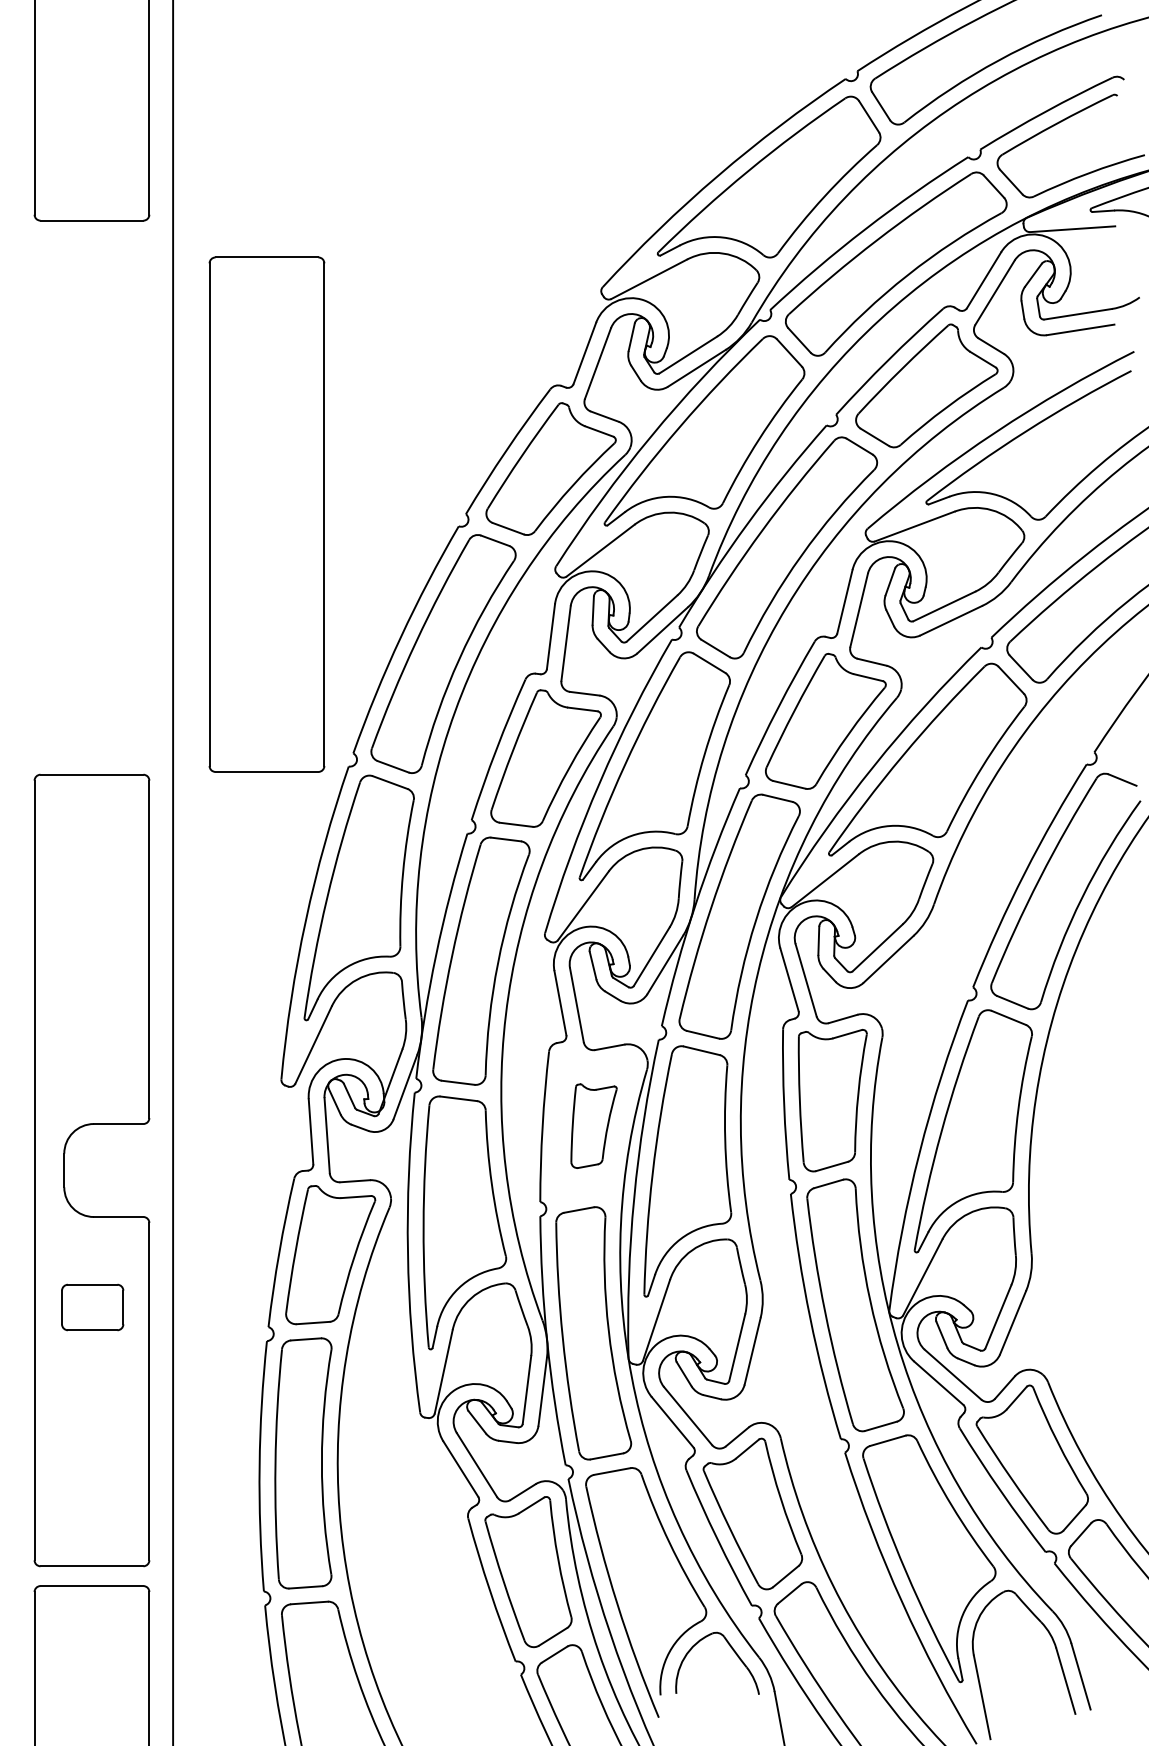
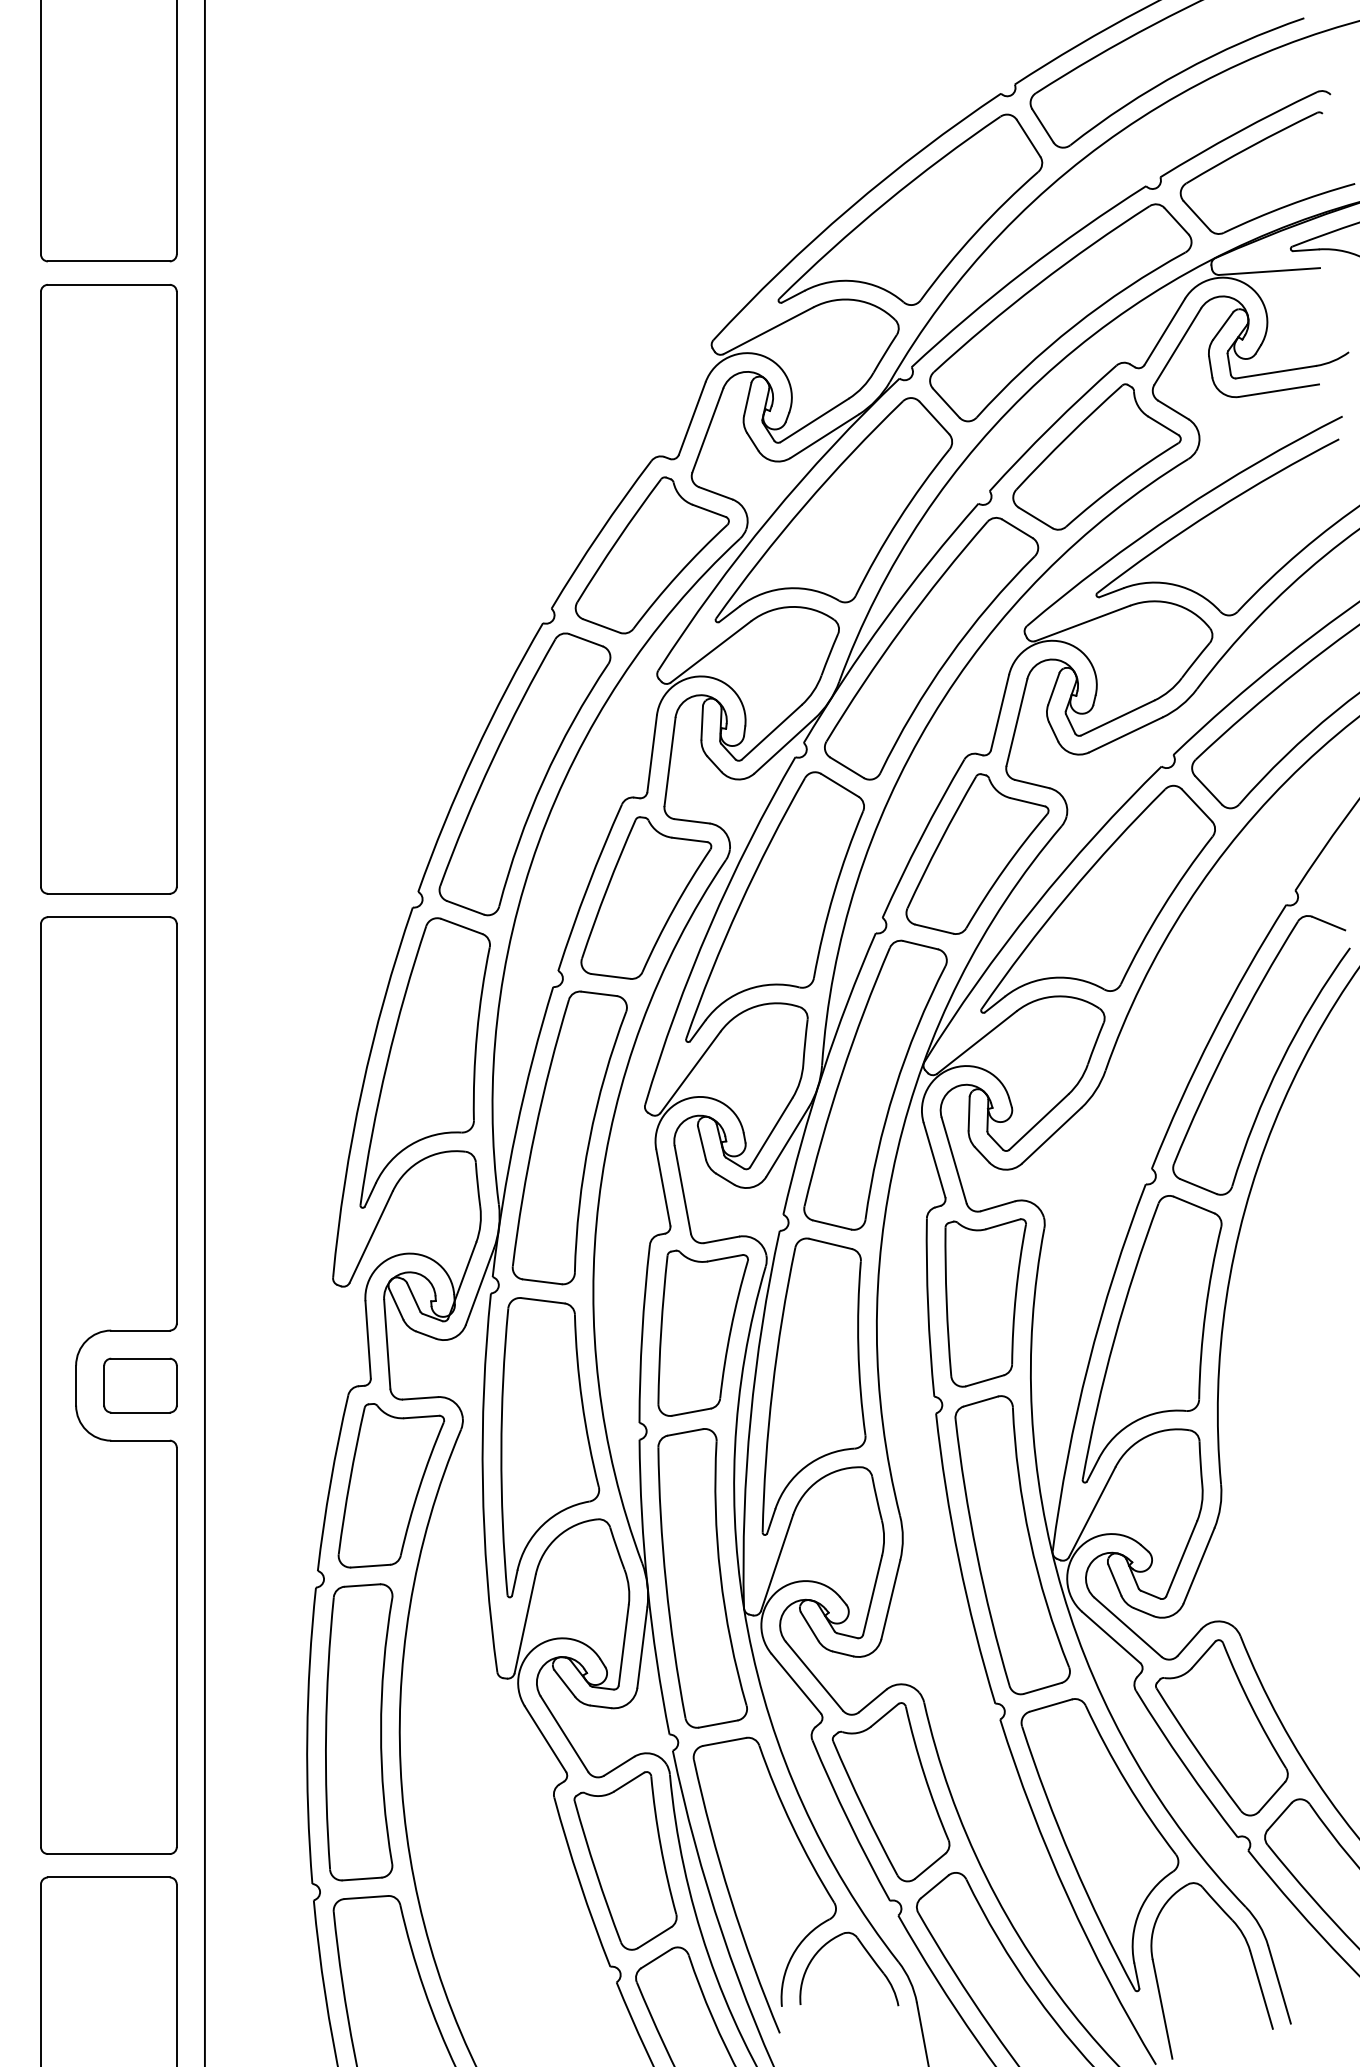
part: (266, 514) -> (108, 589), moved
part: (593, 1125) -> (702, 1332), size x1.67
part: (92, 1307) -> (140, 1385), moved

